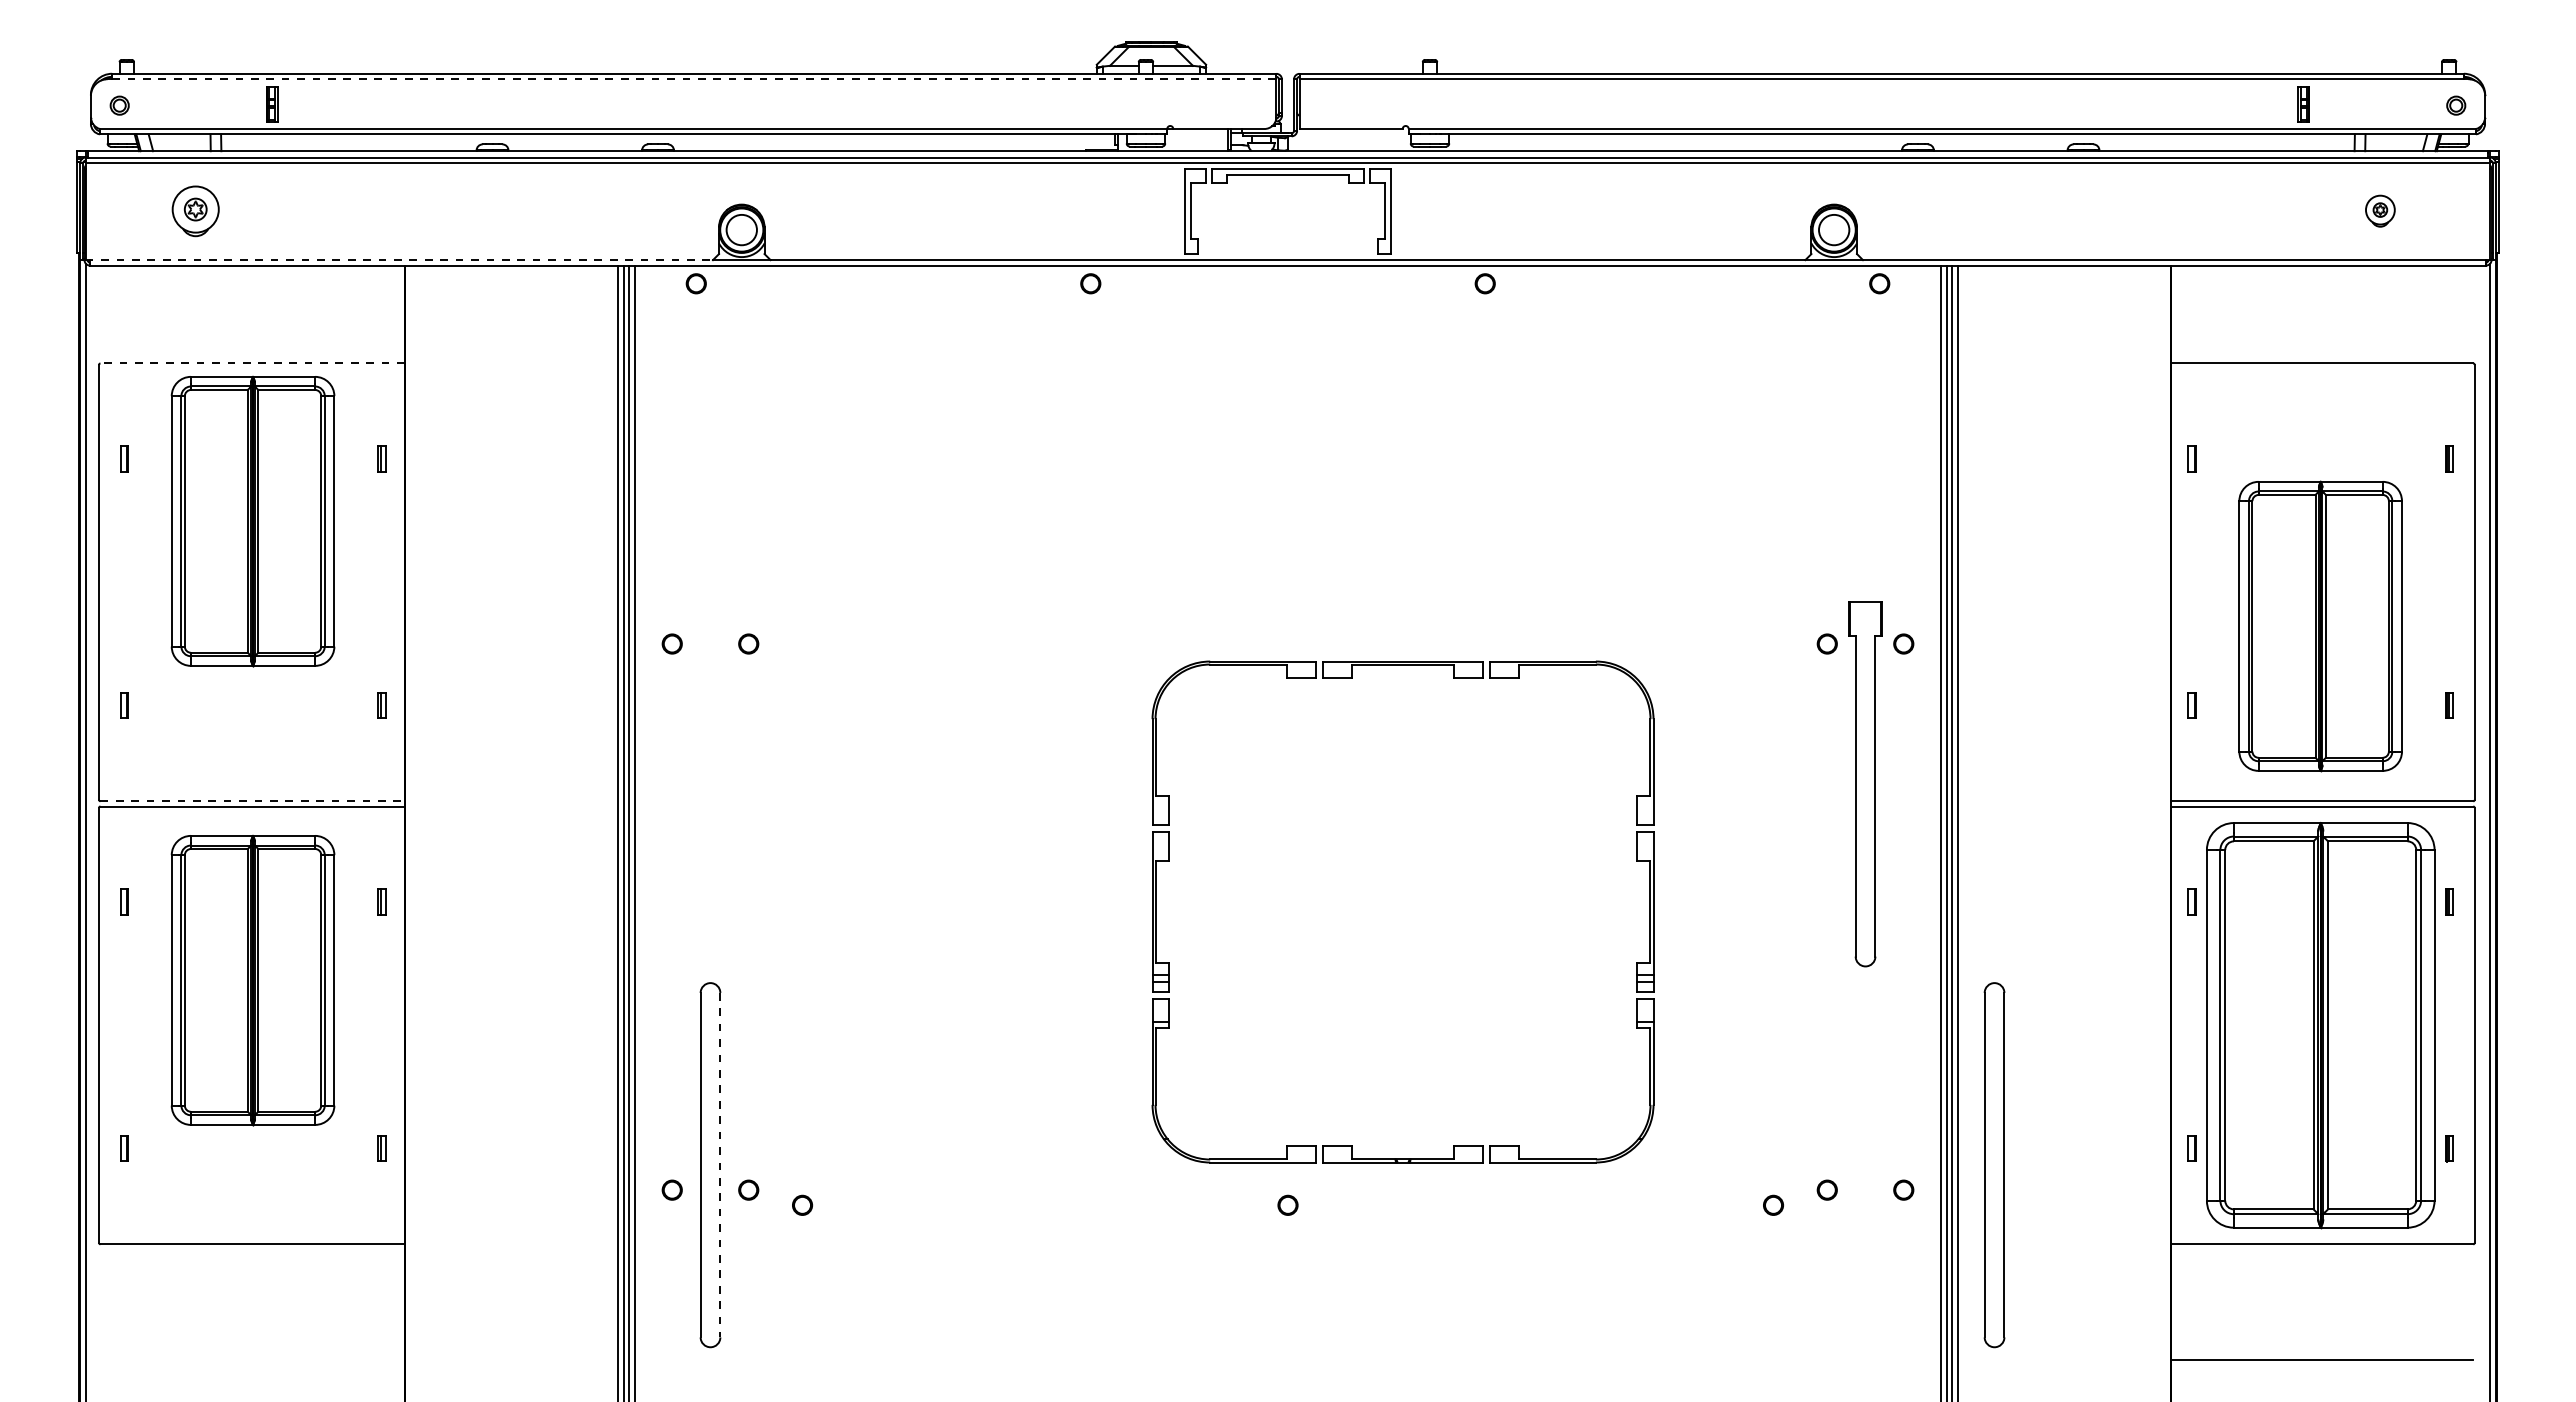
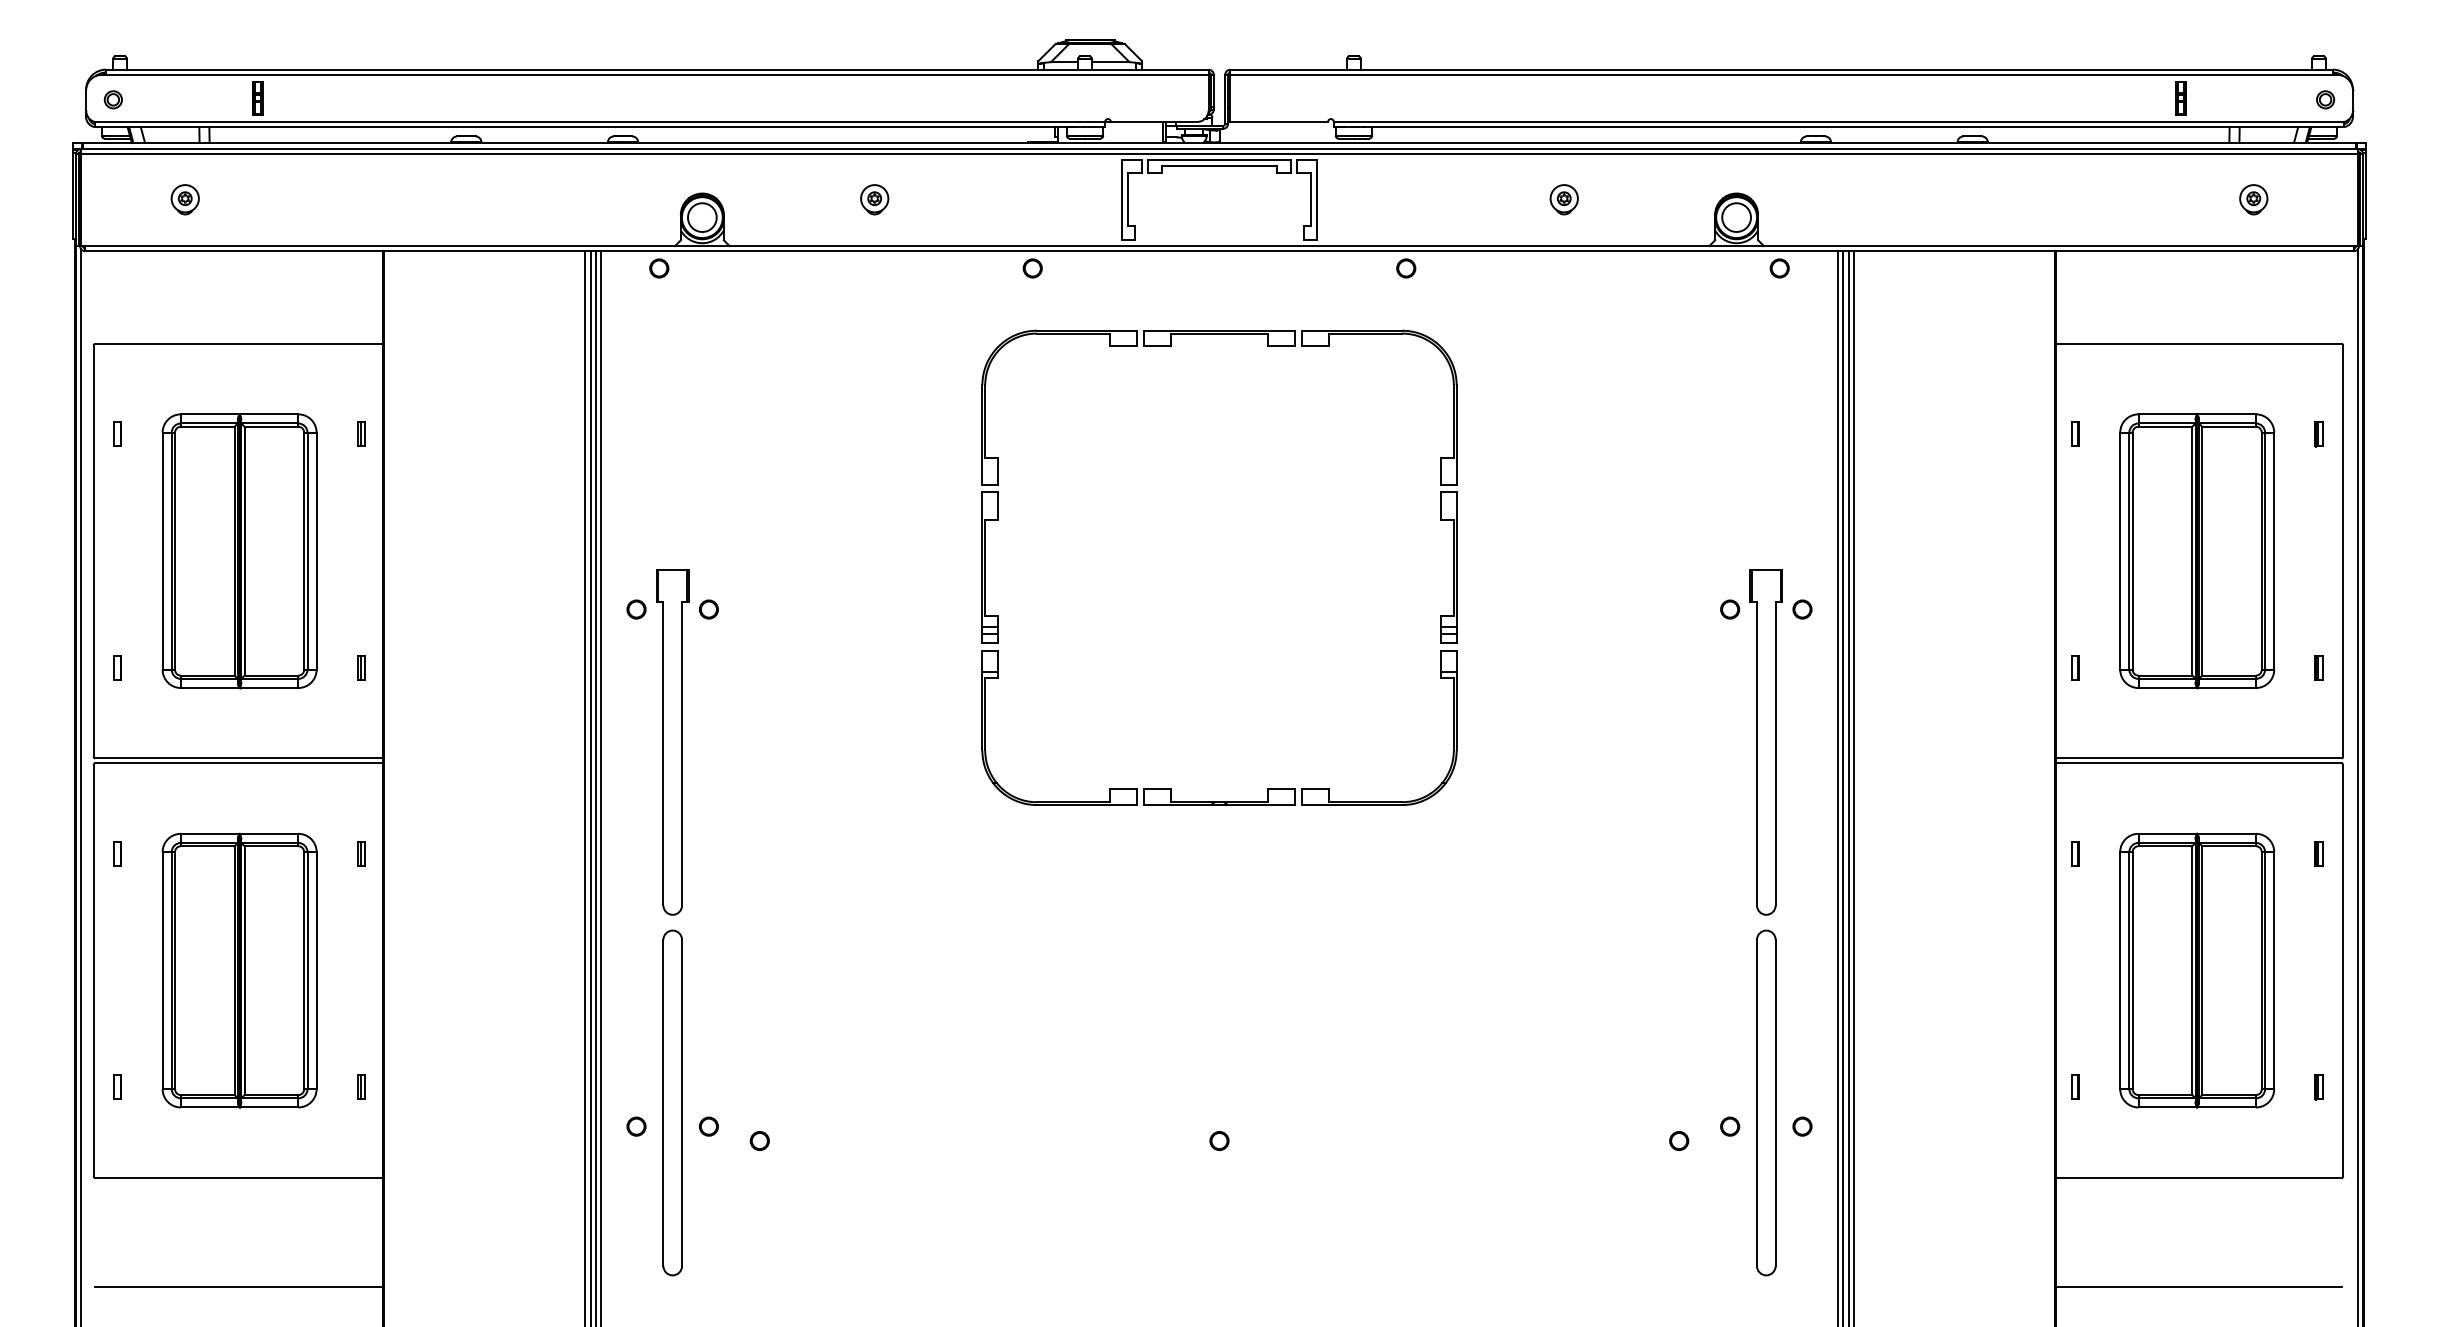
line: (694, 79) -> (657, 75), dashed -> solid
part: (195, 210) -> (185, 199), size x0.62
part: (923, 210) -> (874, 199), added
part: (1651, 210) -> (1563, 199), added
line: (399, 260) -> (378, 246), dashed -> solid
line: (252, 363) -> (239, 343), dashed -> solid
part: (252, 521) -> (239, 551), moved
part: (2320, 626) -> (2197, 551), moved
part: (1352, 678) -> (1171, 346), moved
part: (710, 784) -> (672, 742), added
line: (253, 801) -> (240, 758), dashed -> solid
part: (252, 980) -> (239, 970), moved
part: (2320, 1025) -> (2197, 970), size x0.71
line: (720, 1165) -> (682, 1103), dashed -> solid
part: (1994, 1165) -> (1766, 1103), moved
line: (252, 1359) -> (239, 1286), added

